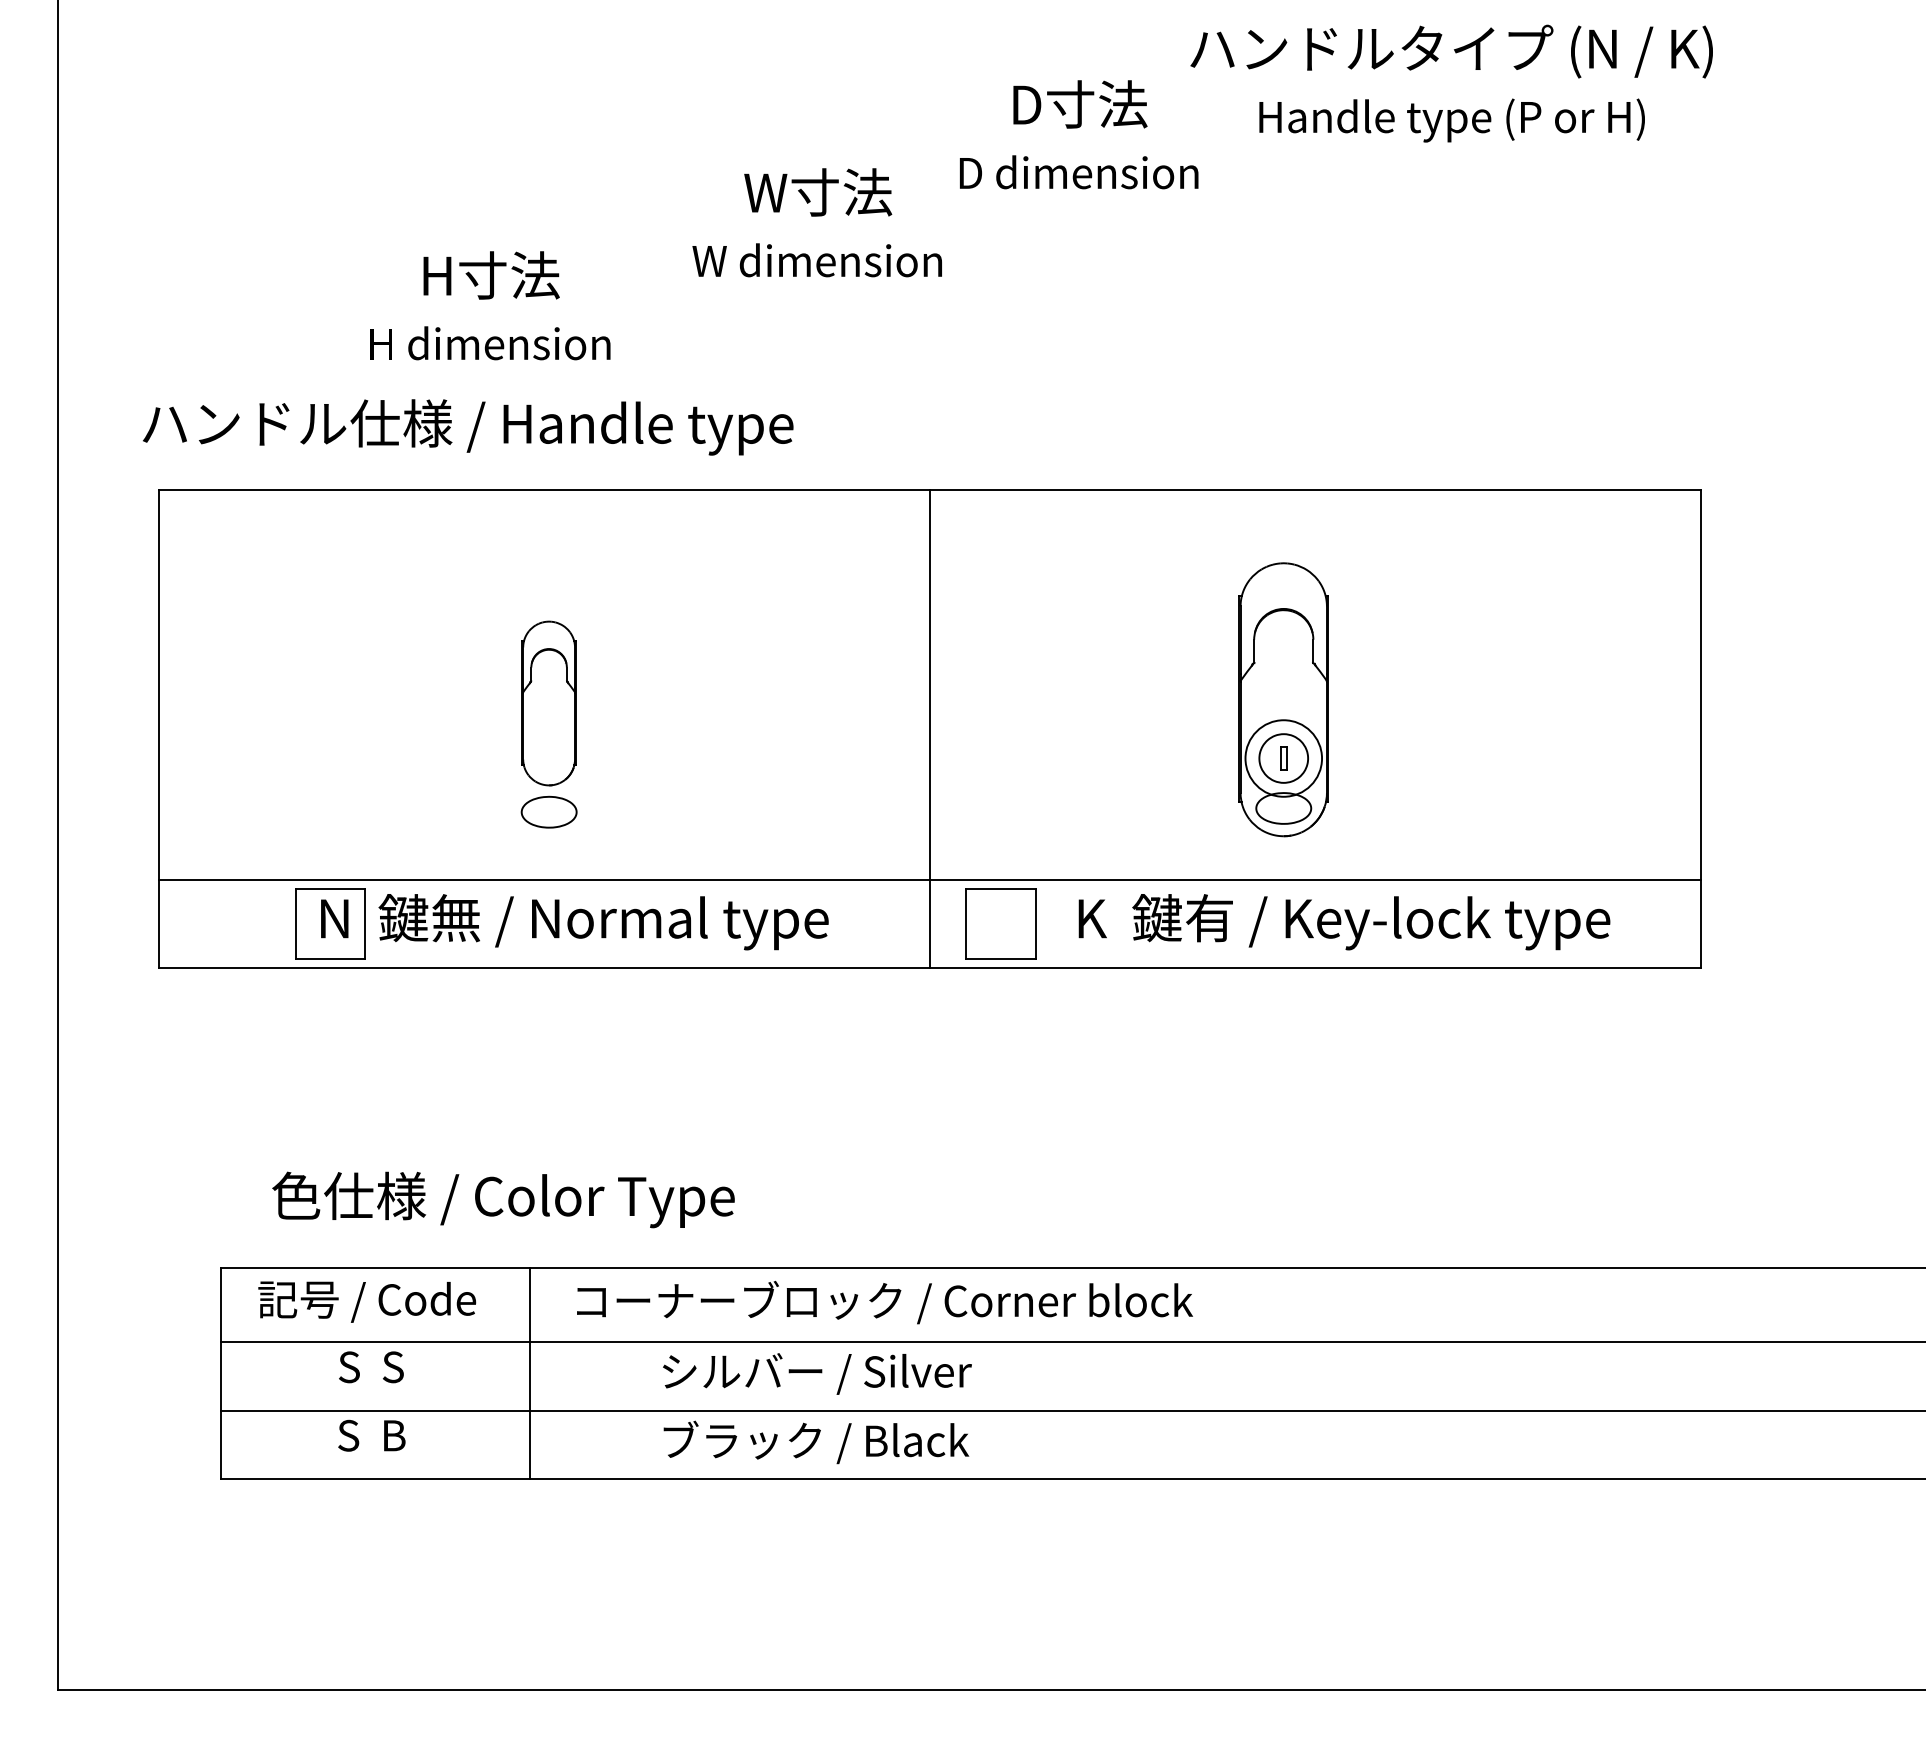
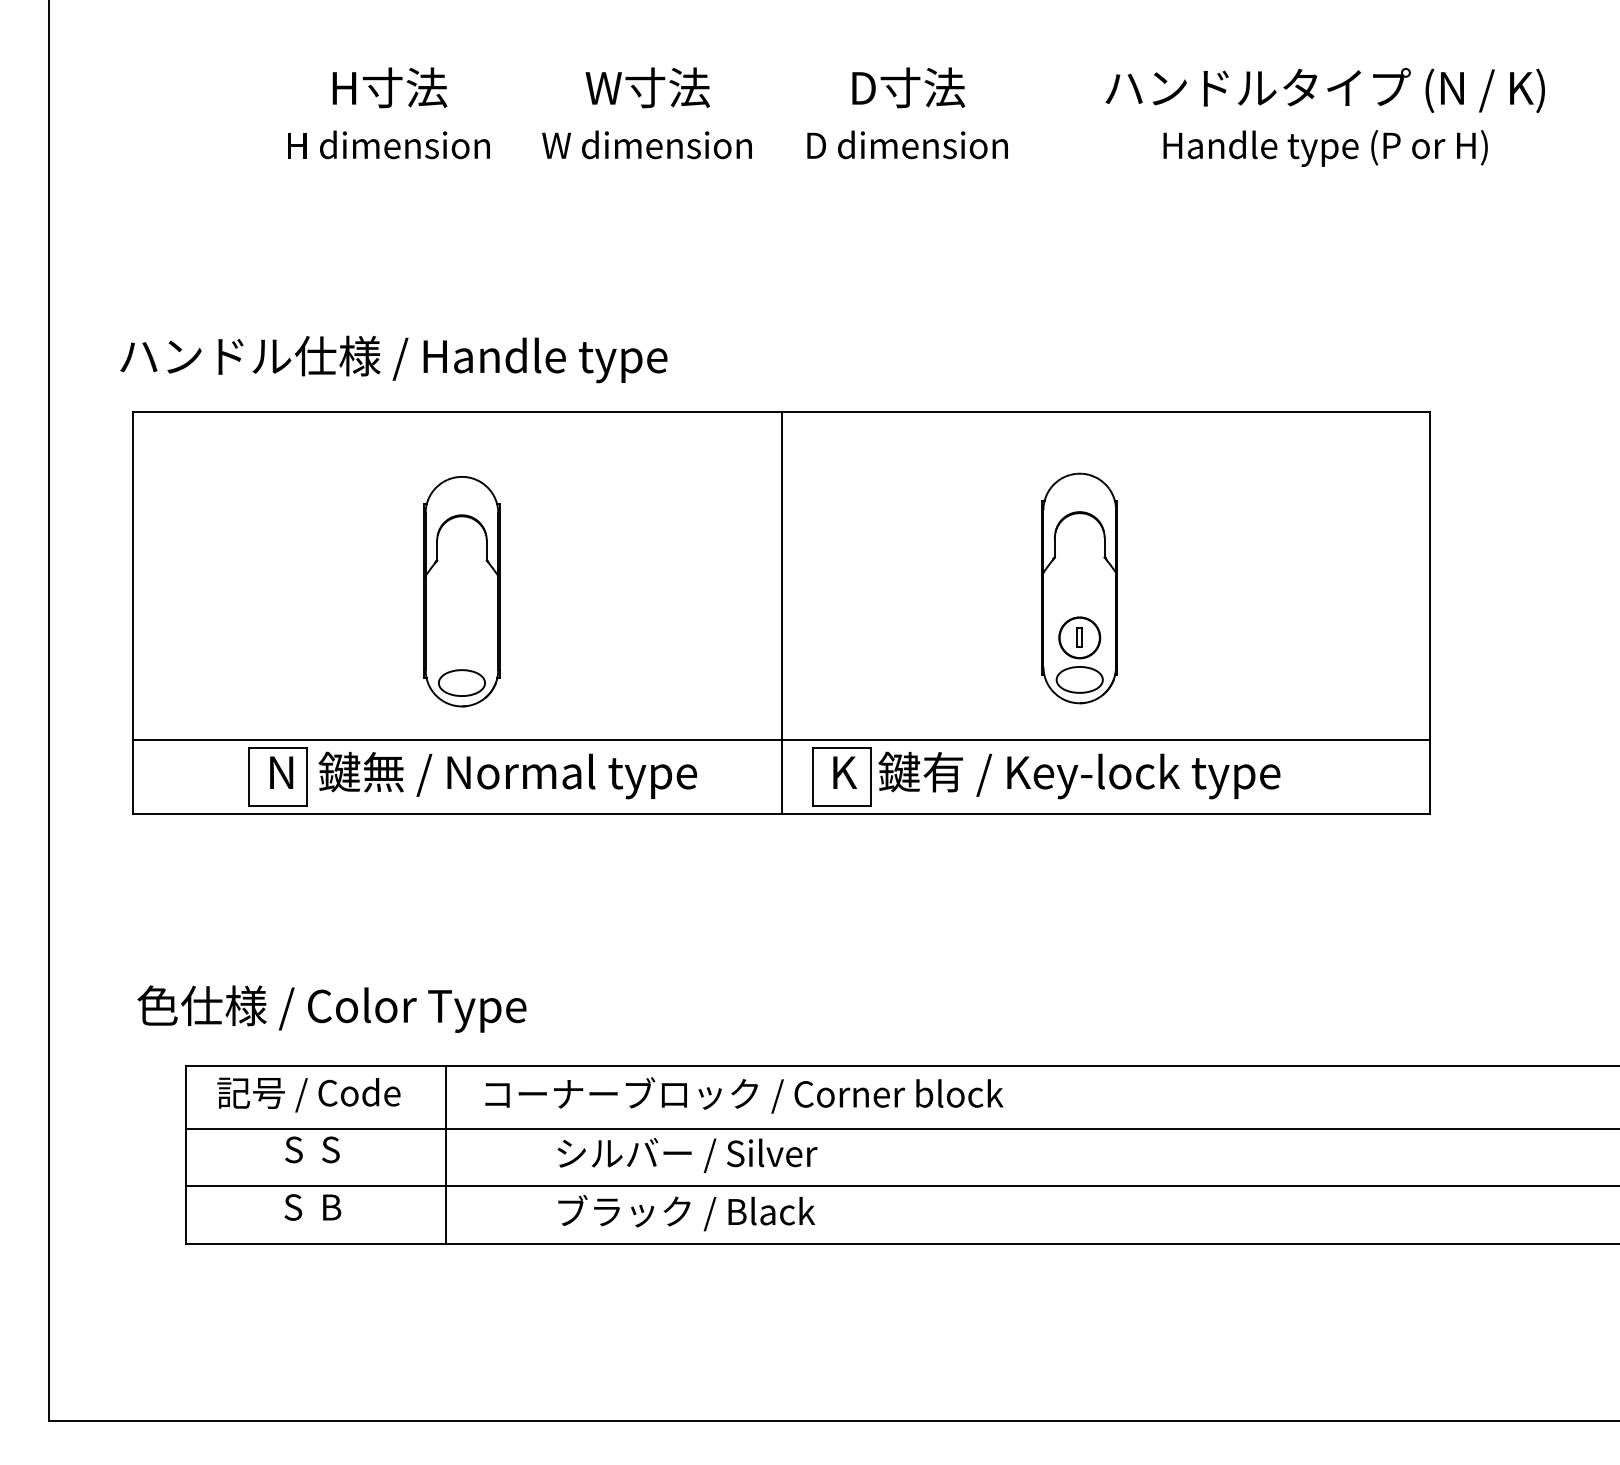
text: (1451, 83) -> (1325, 117), moved
text: (816, 222) -> (646, 113), moved
text: (490, 305) -> (389, 113), moved
part: (548, 703) -> (461, 591), size x1.67
circle: (1283, 758) -> (1079, 637), size x0.62
text: (1344, 922) -> (1056, 775), moved
text: (503, 1199) -> (331, 1008), moved

